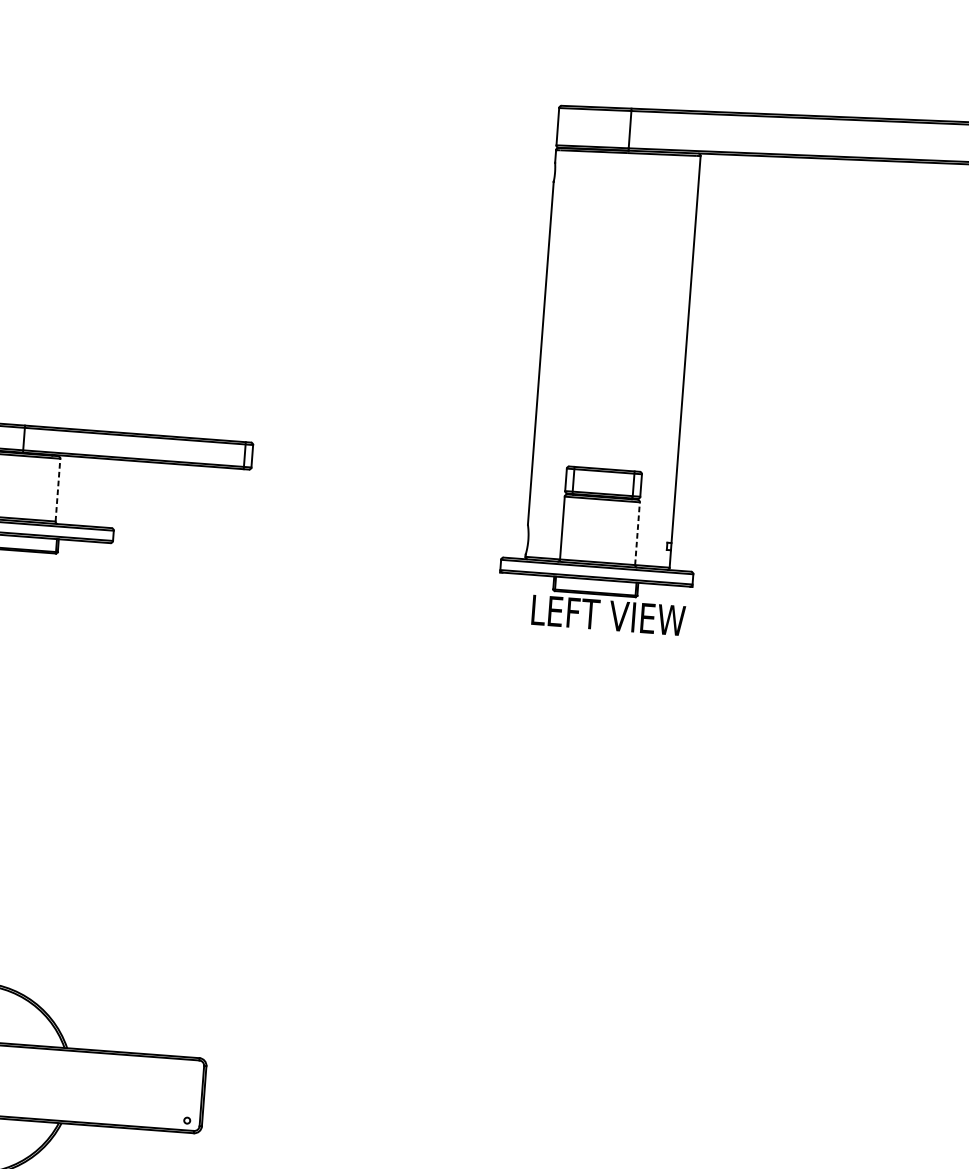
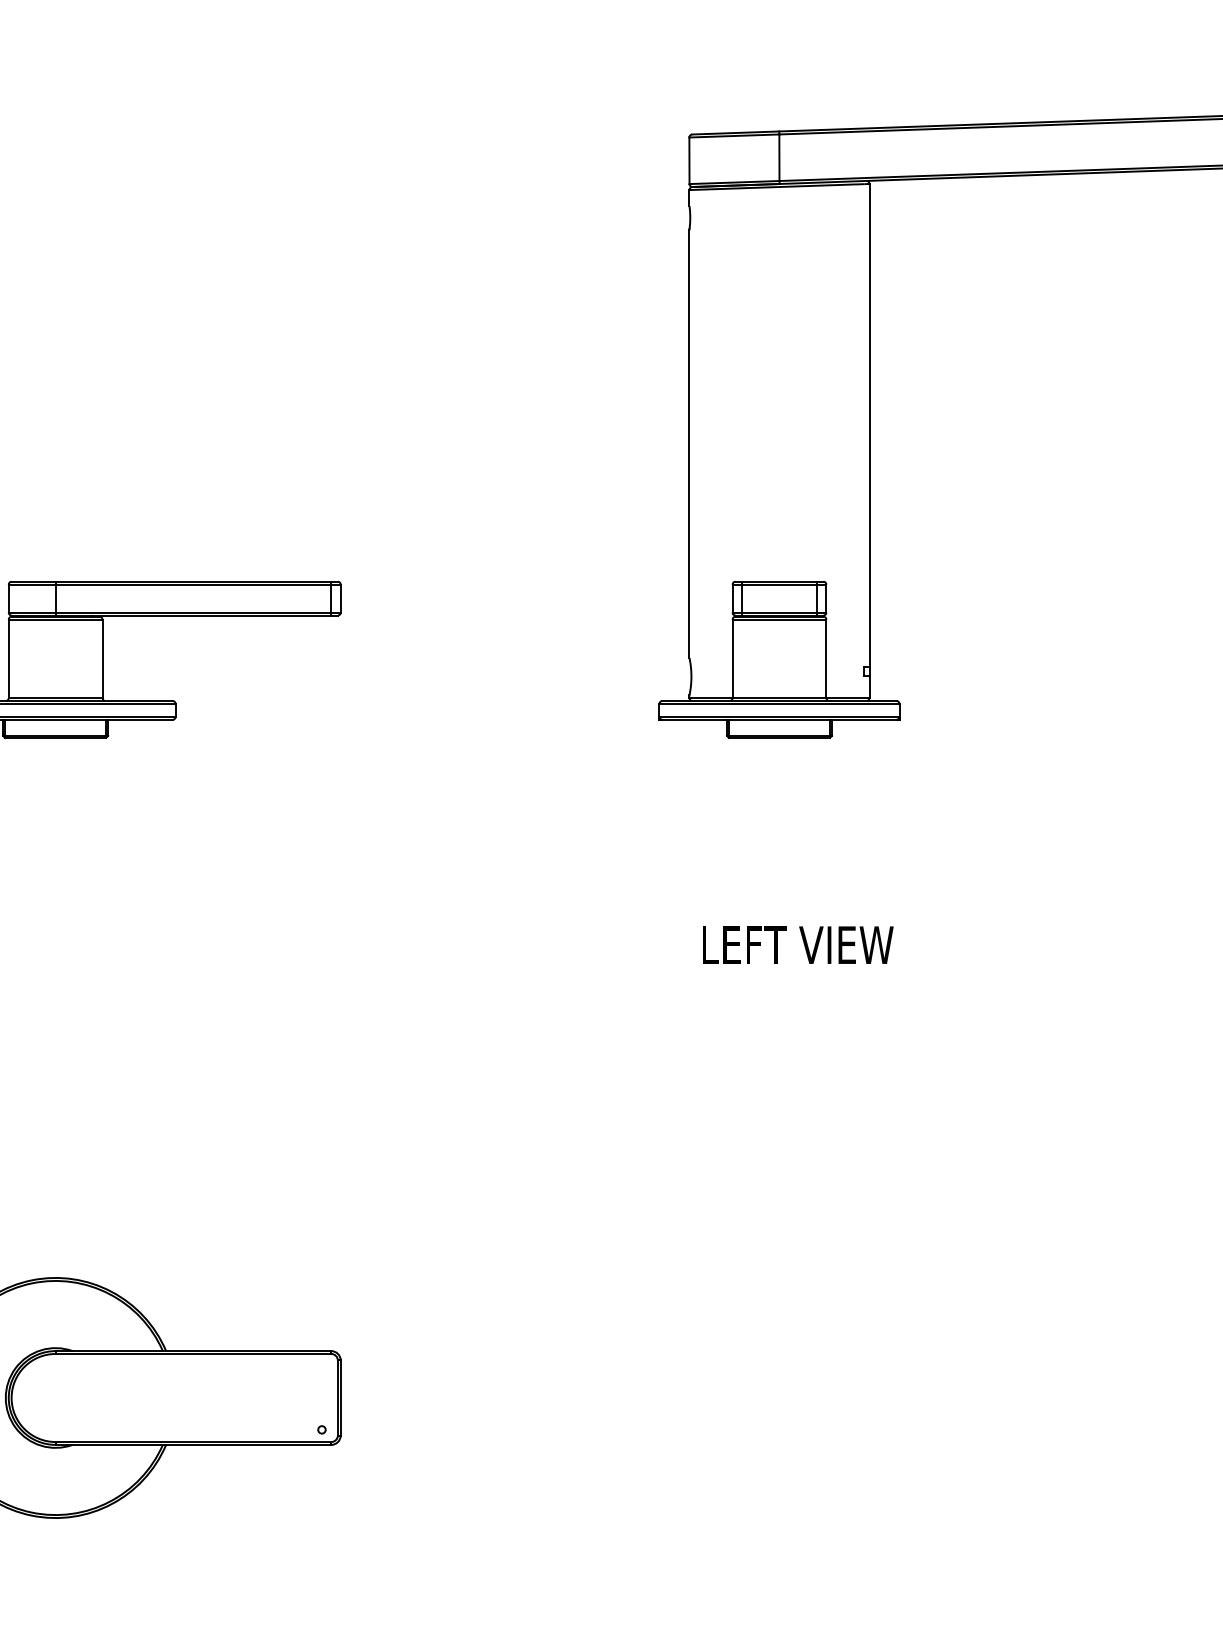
line: (57, 489) -> (102, 658), dashed -> solid
line: (637, 533) -> (826, 658), dashed -> solid
text: (608, 615) -> (798, 944), moved

